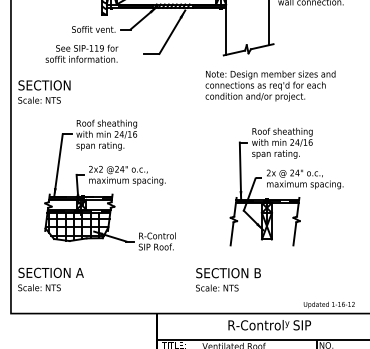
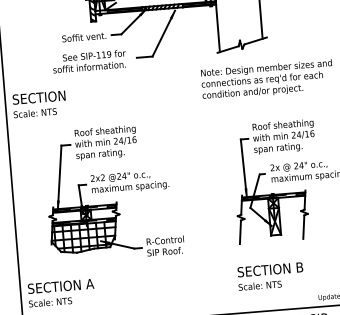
text: (81, 53) -> (88, 61), moved
text: (228, 279) -> (270, 276), moved

